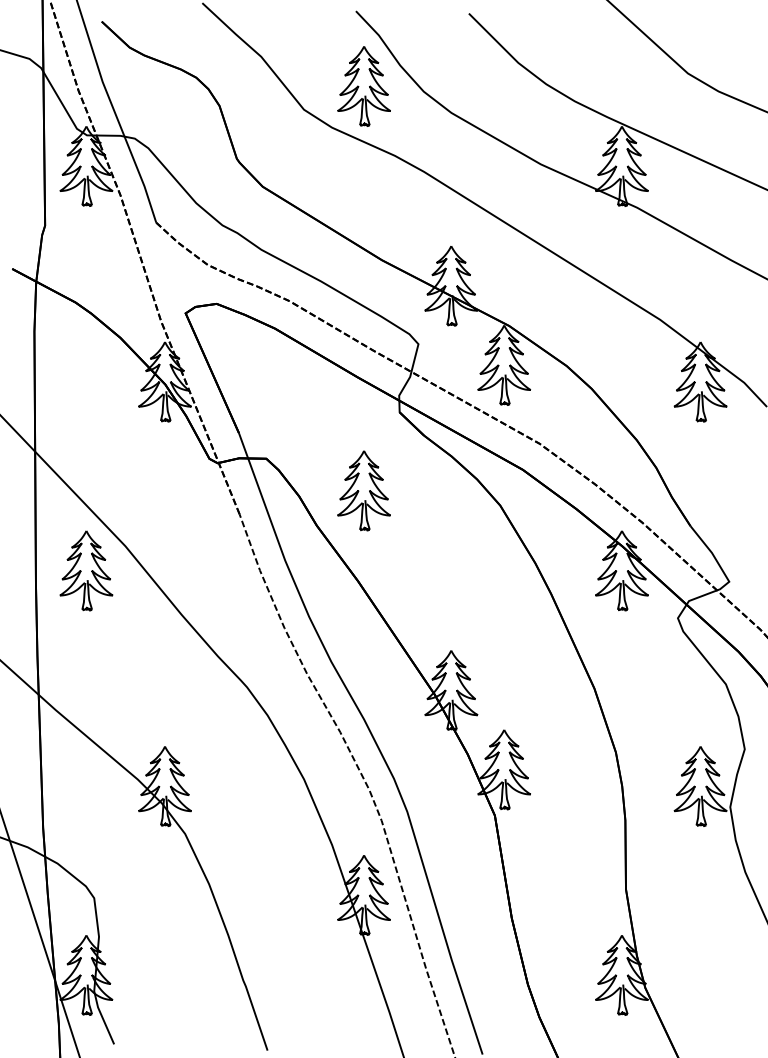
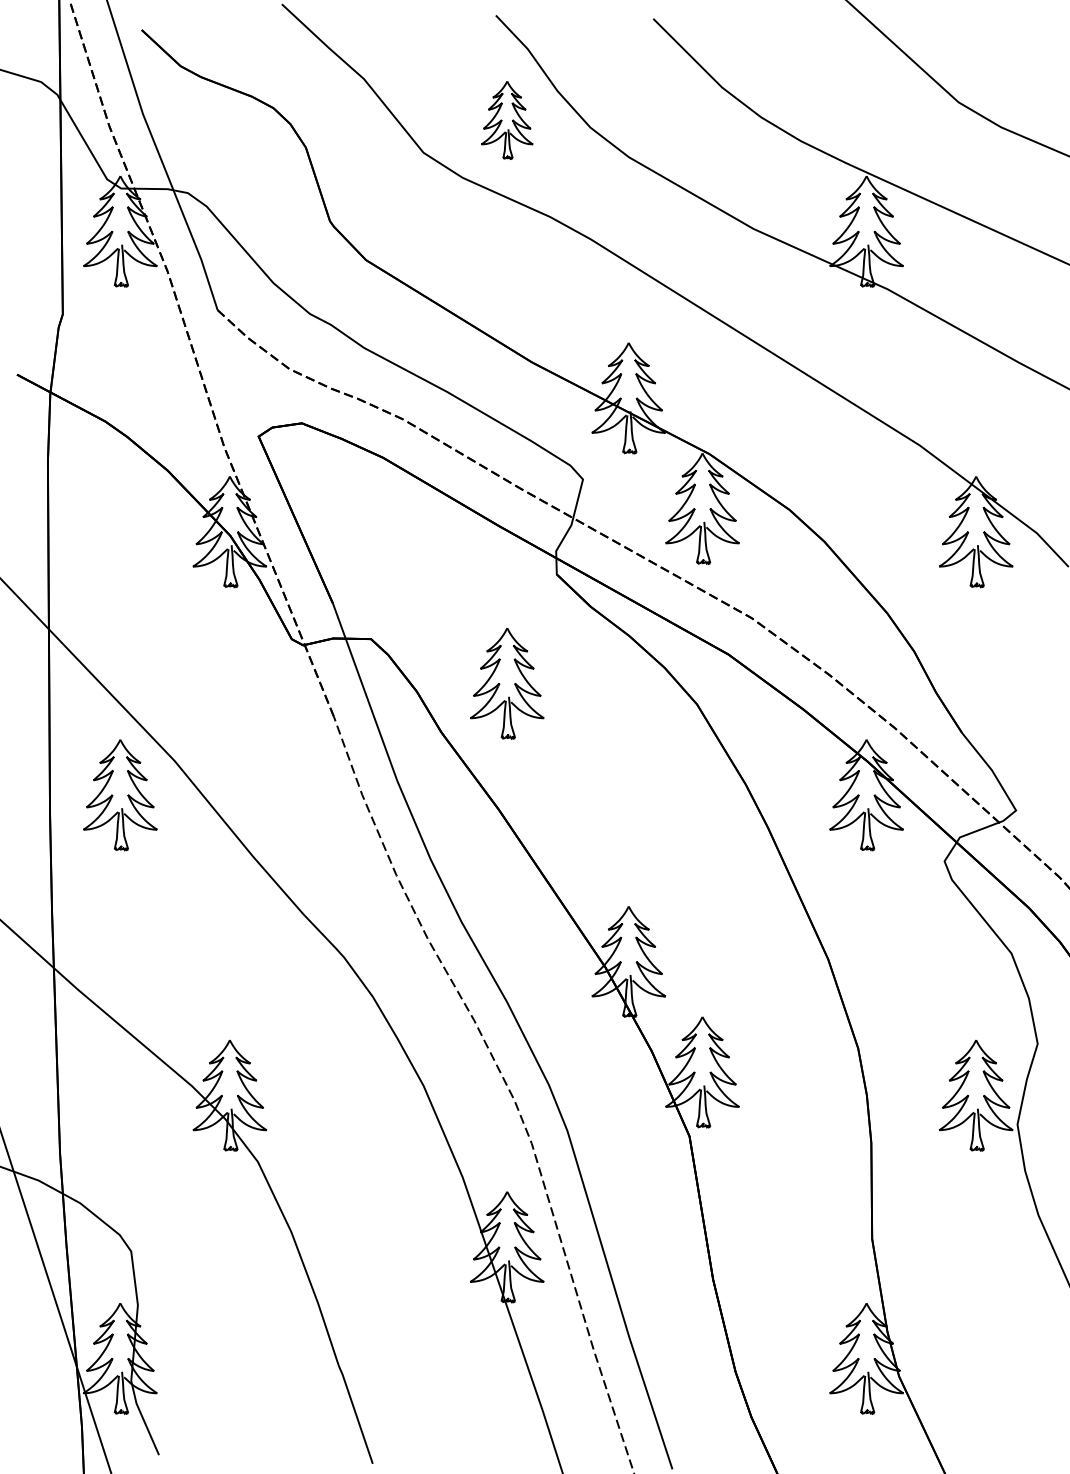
part: (363, 86) -> (506, 120), size x0.7

